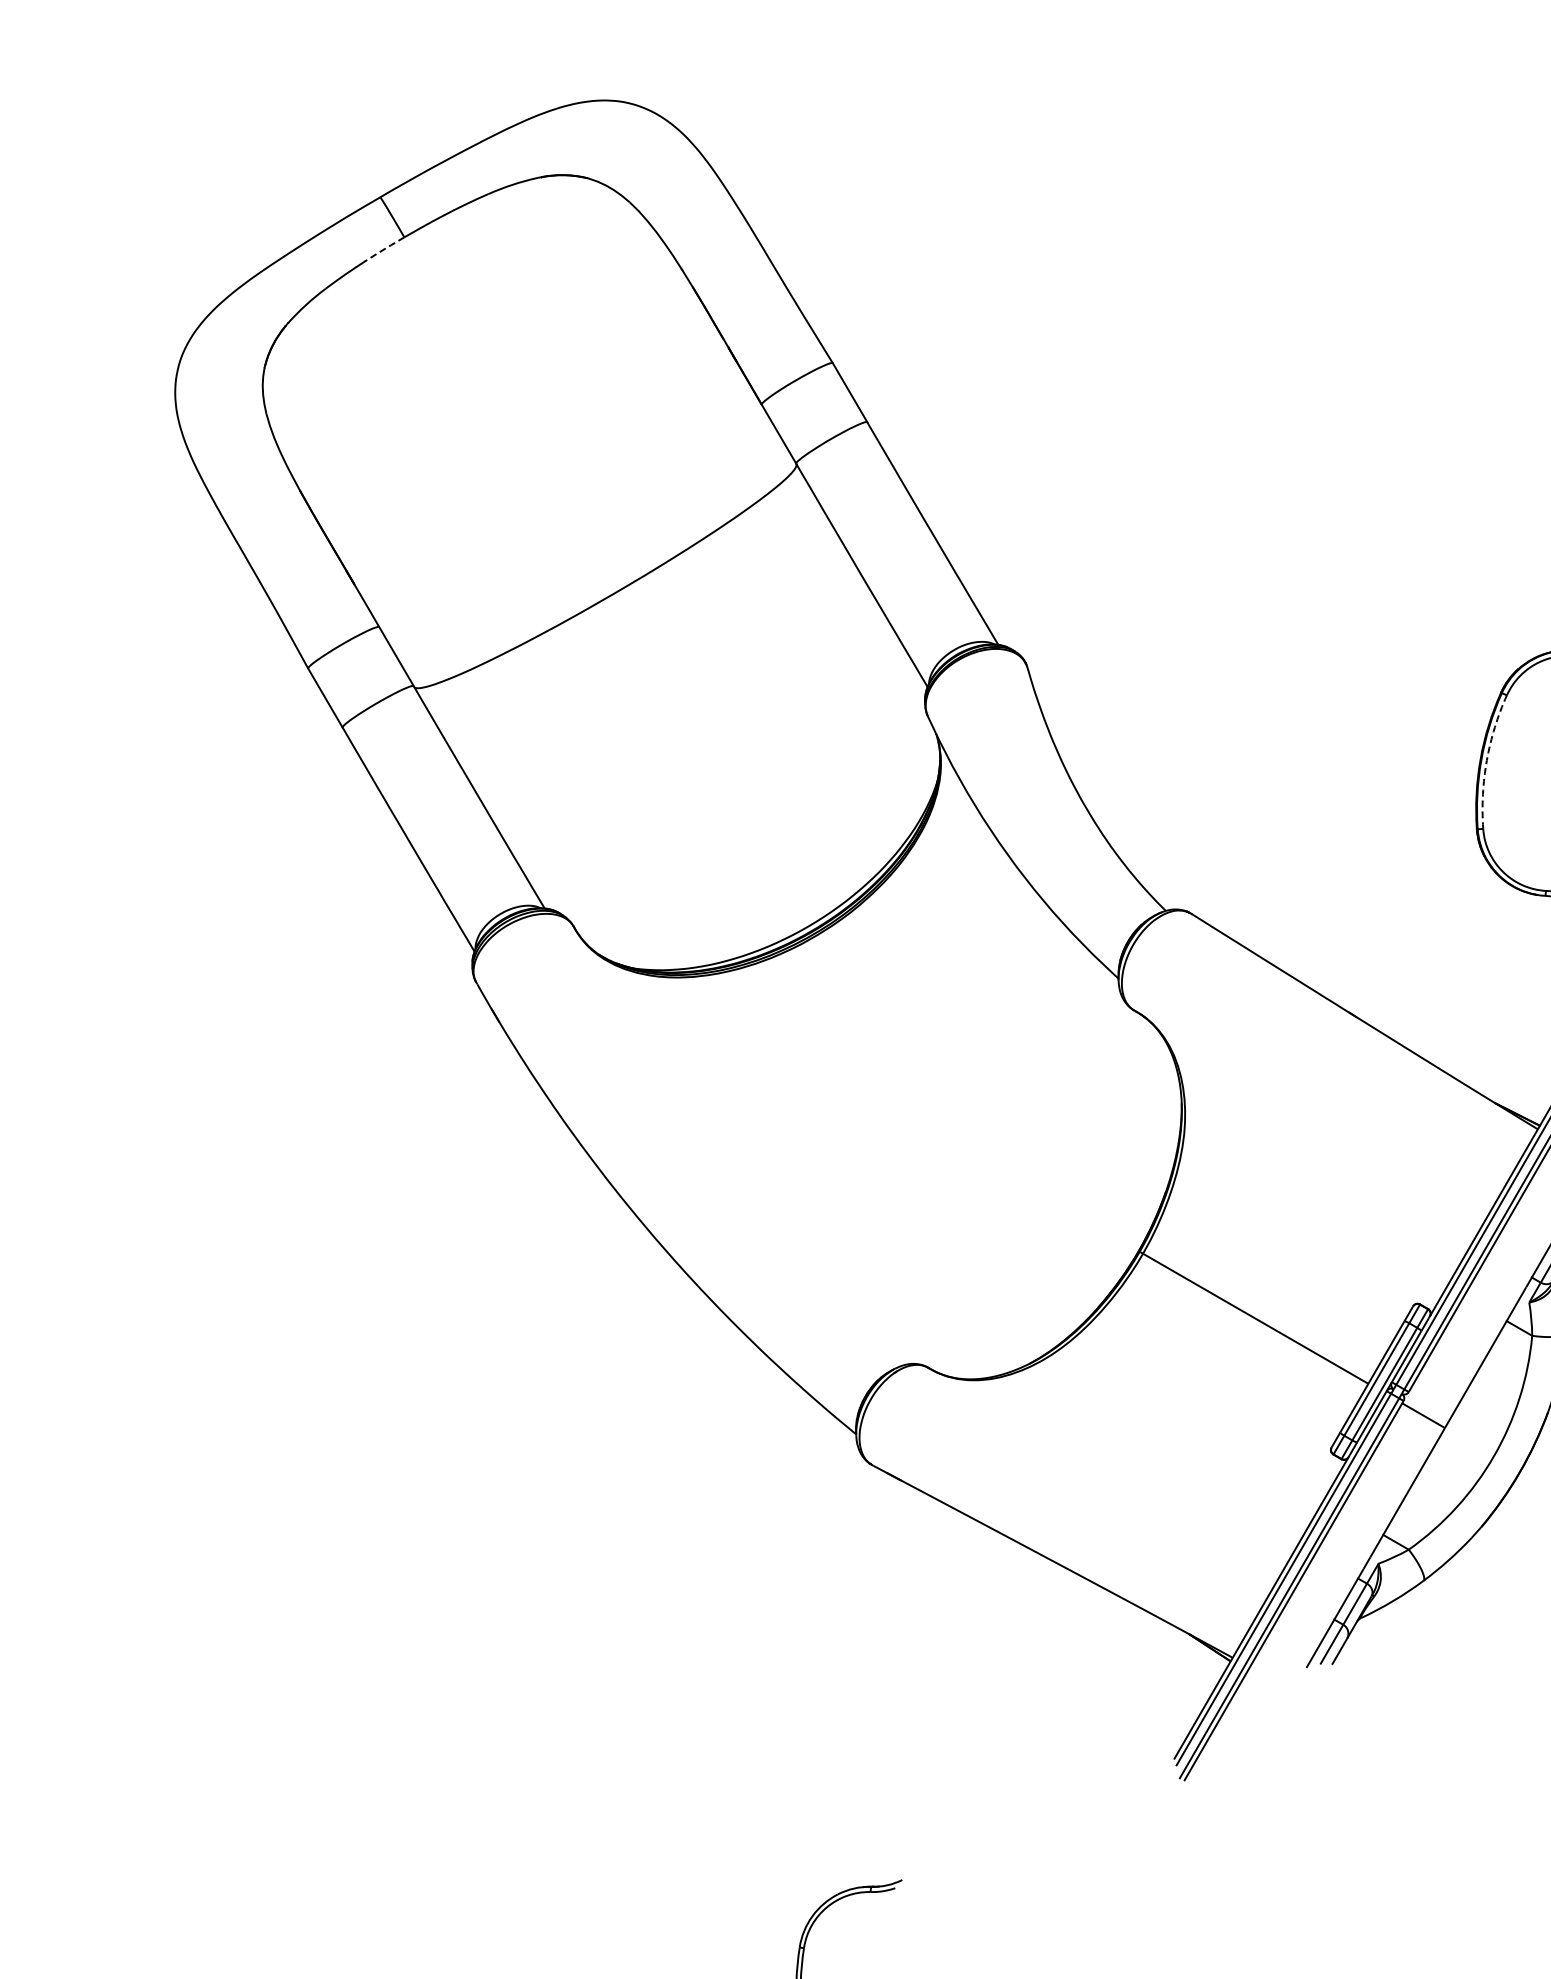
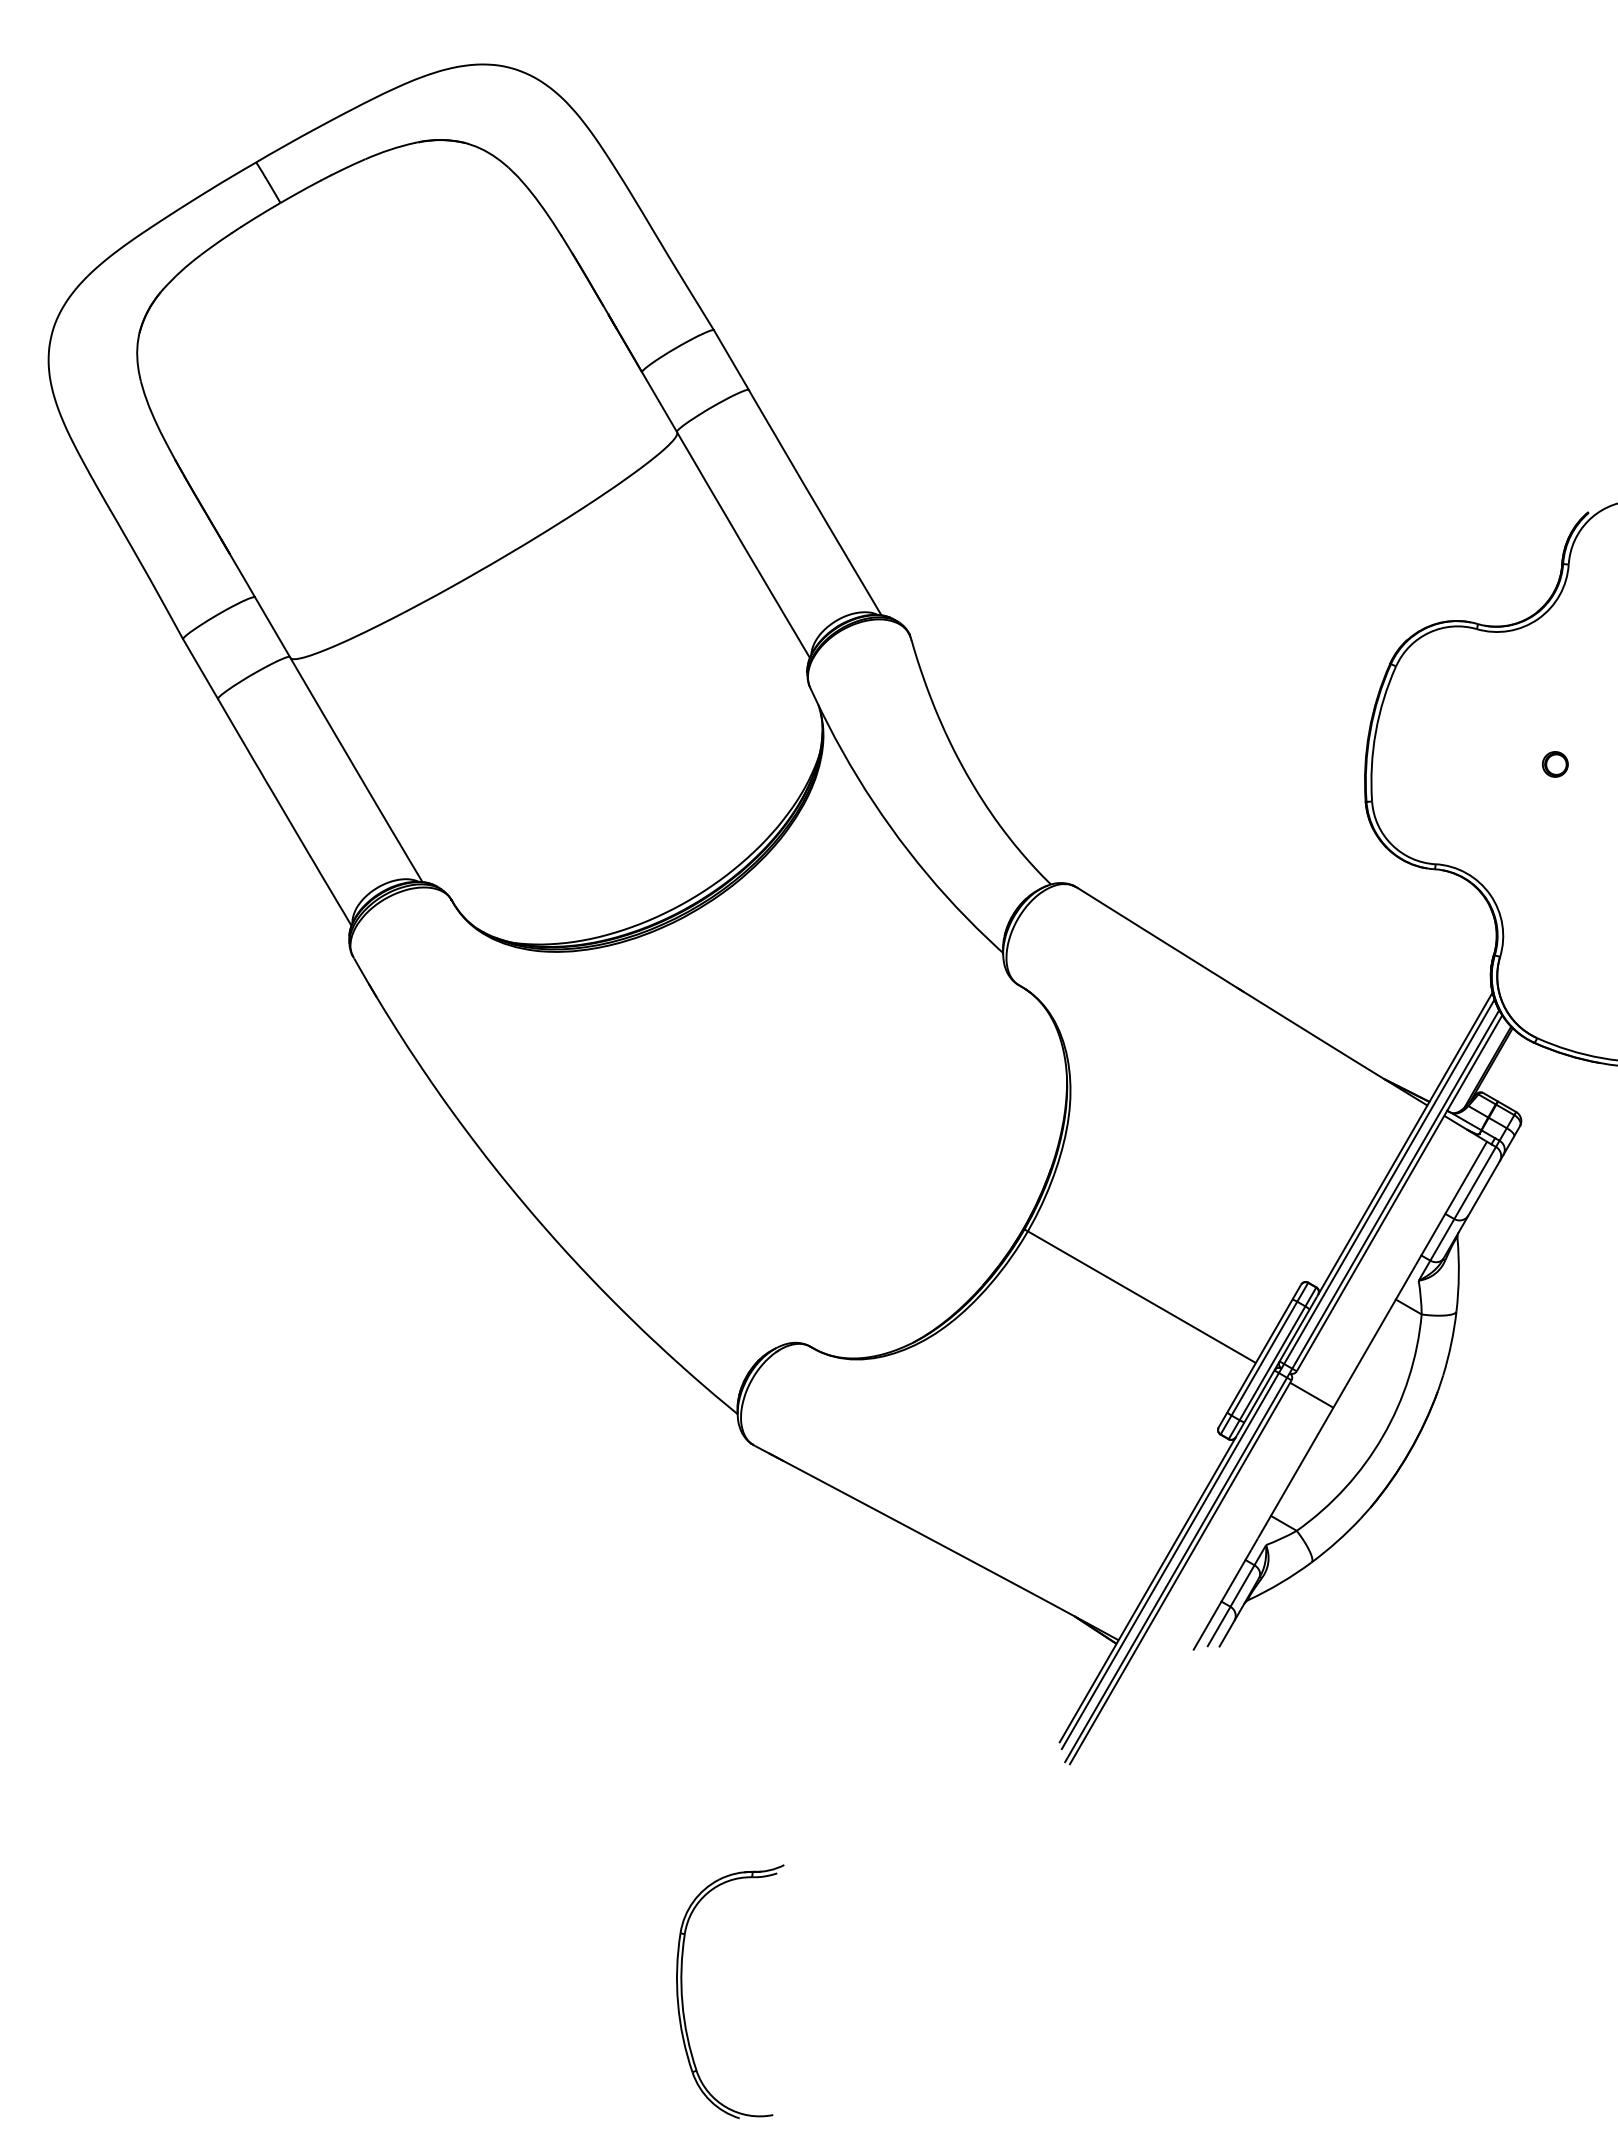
line: (384, 249) -> (260, 215), dashed -> solid
arc: (1486, 760) -> (1375, 732), dashed -> solid

